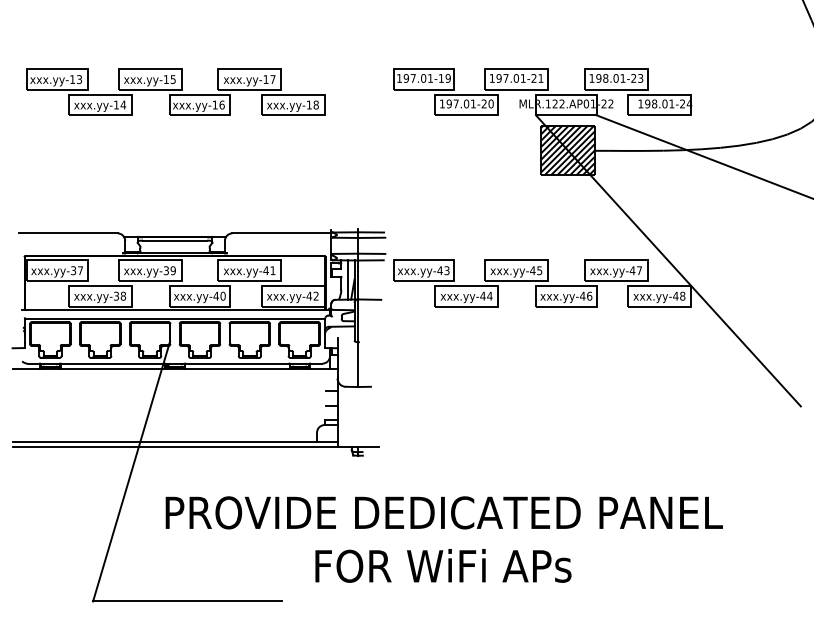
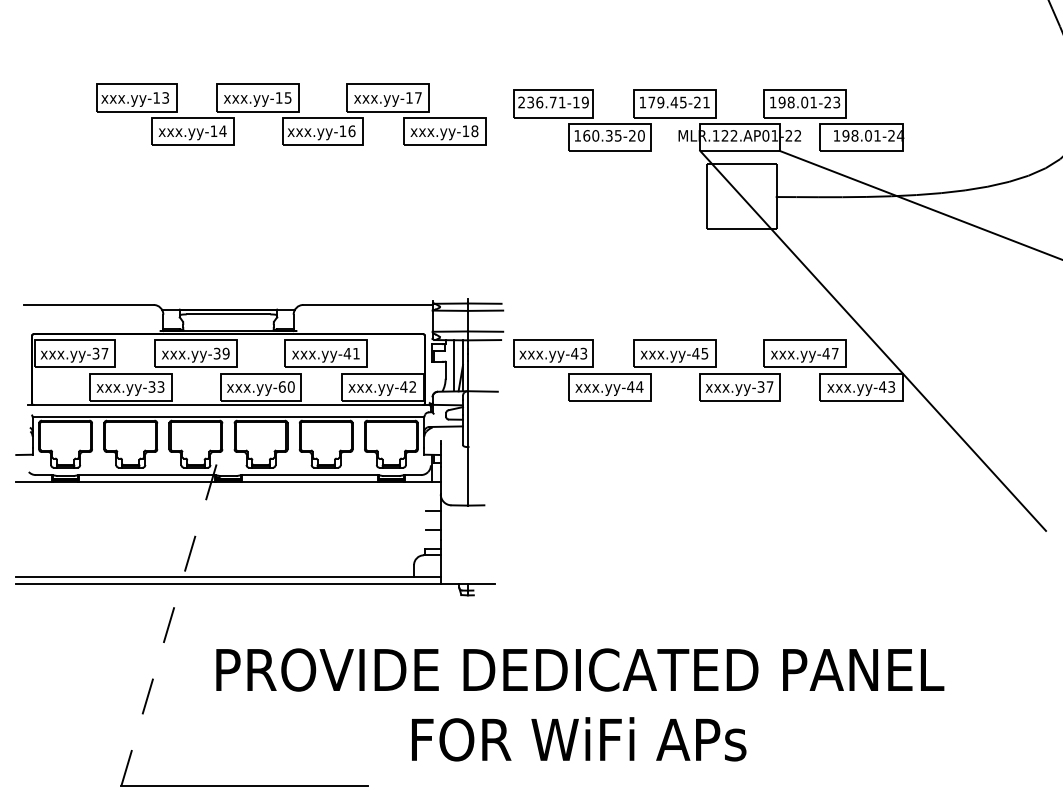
text: (411, 78) -> (537, 102), 197.01-19 -> 236.71-19
text: (511, 78) -> (667, 102), 197.01-21 -> 179.45-21
part: (175, 92) -> (291, 114), moved
text: (461, 103) -> (602, 135), 197.01-20 -> 160.35-20
hatch: (568, 150) -> (742, 196), removed
text: (122, 295) -> (160, 386), -38 -> -33
text: (215, 295) -> (281, 386), -40 -> -60
text: (586, 295) -> (765, 386), -46 -> -37
text: (682, 295) -> (891, 386), -48 -> -43
line: (131, 471) -> (171, 615), solid -> dashed

